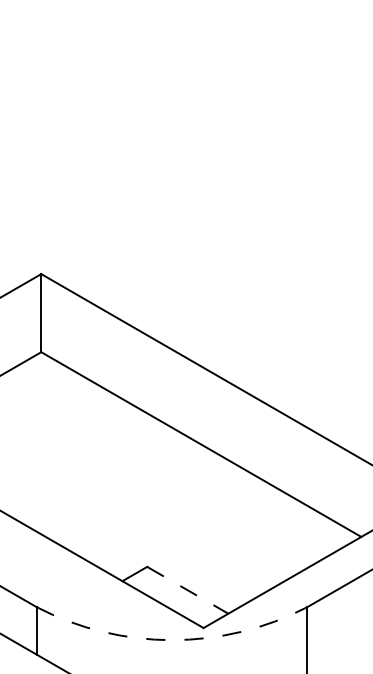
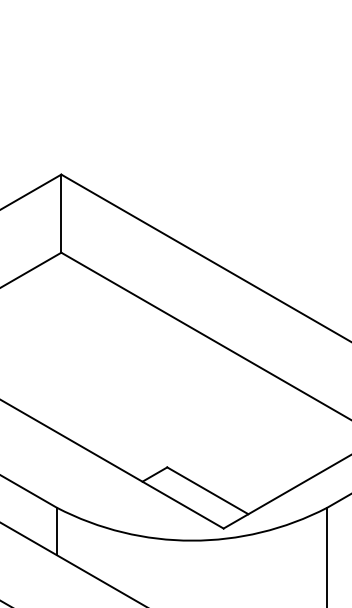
line: (187, 590) -> (207, 491), dashed -> solid
arc: (172, 640) -> (192, 541), dashed -> solid

